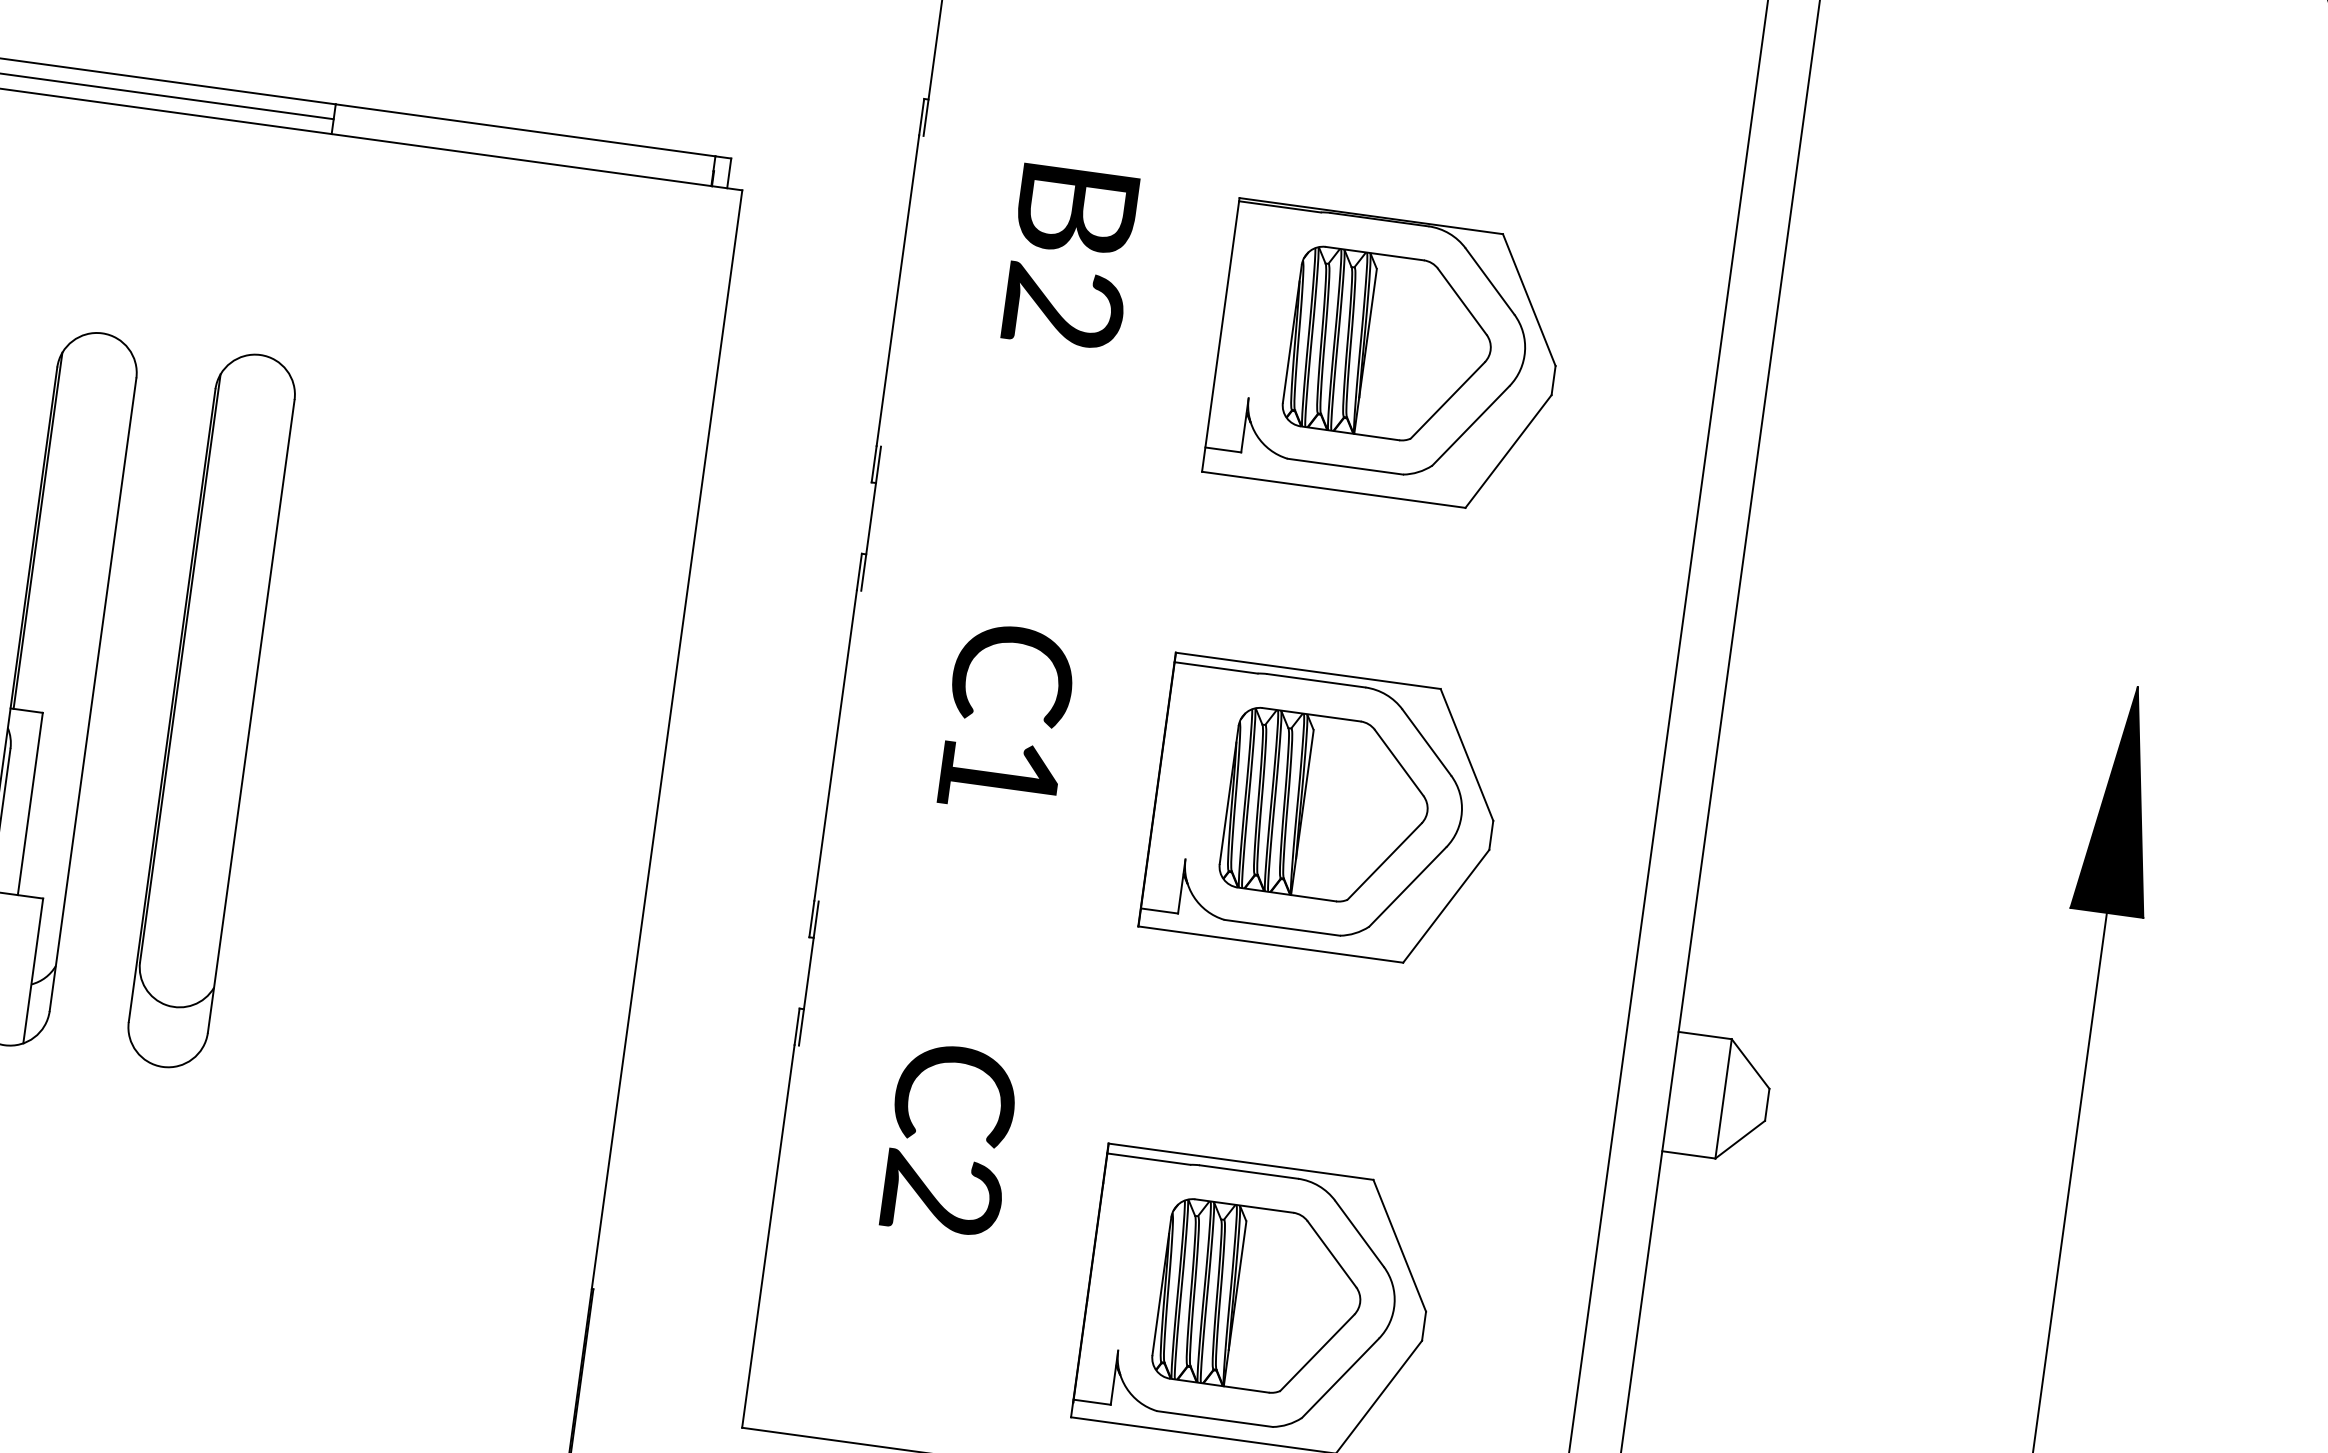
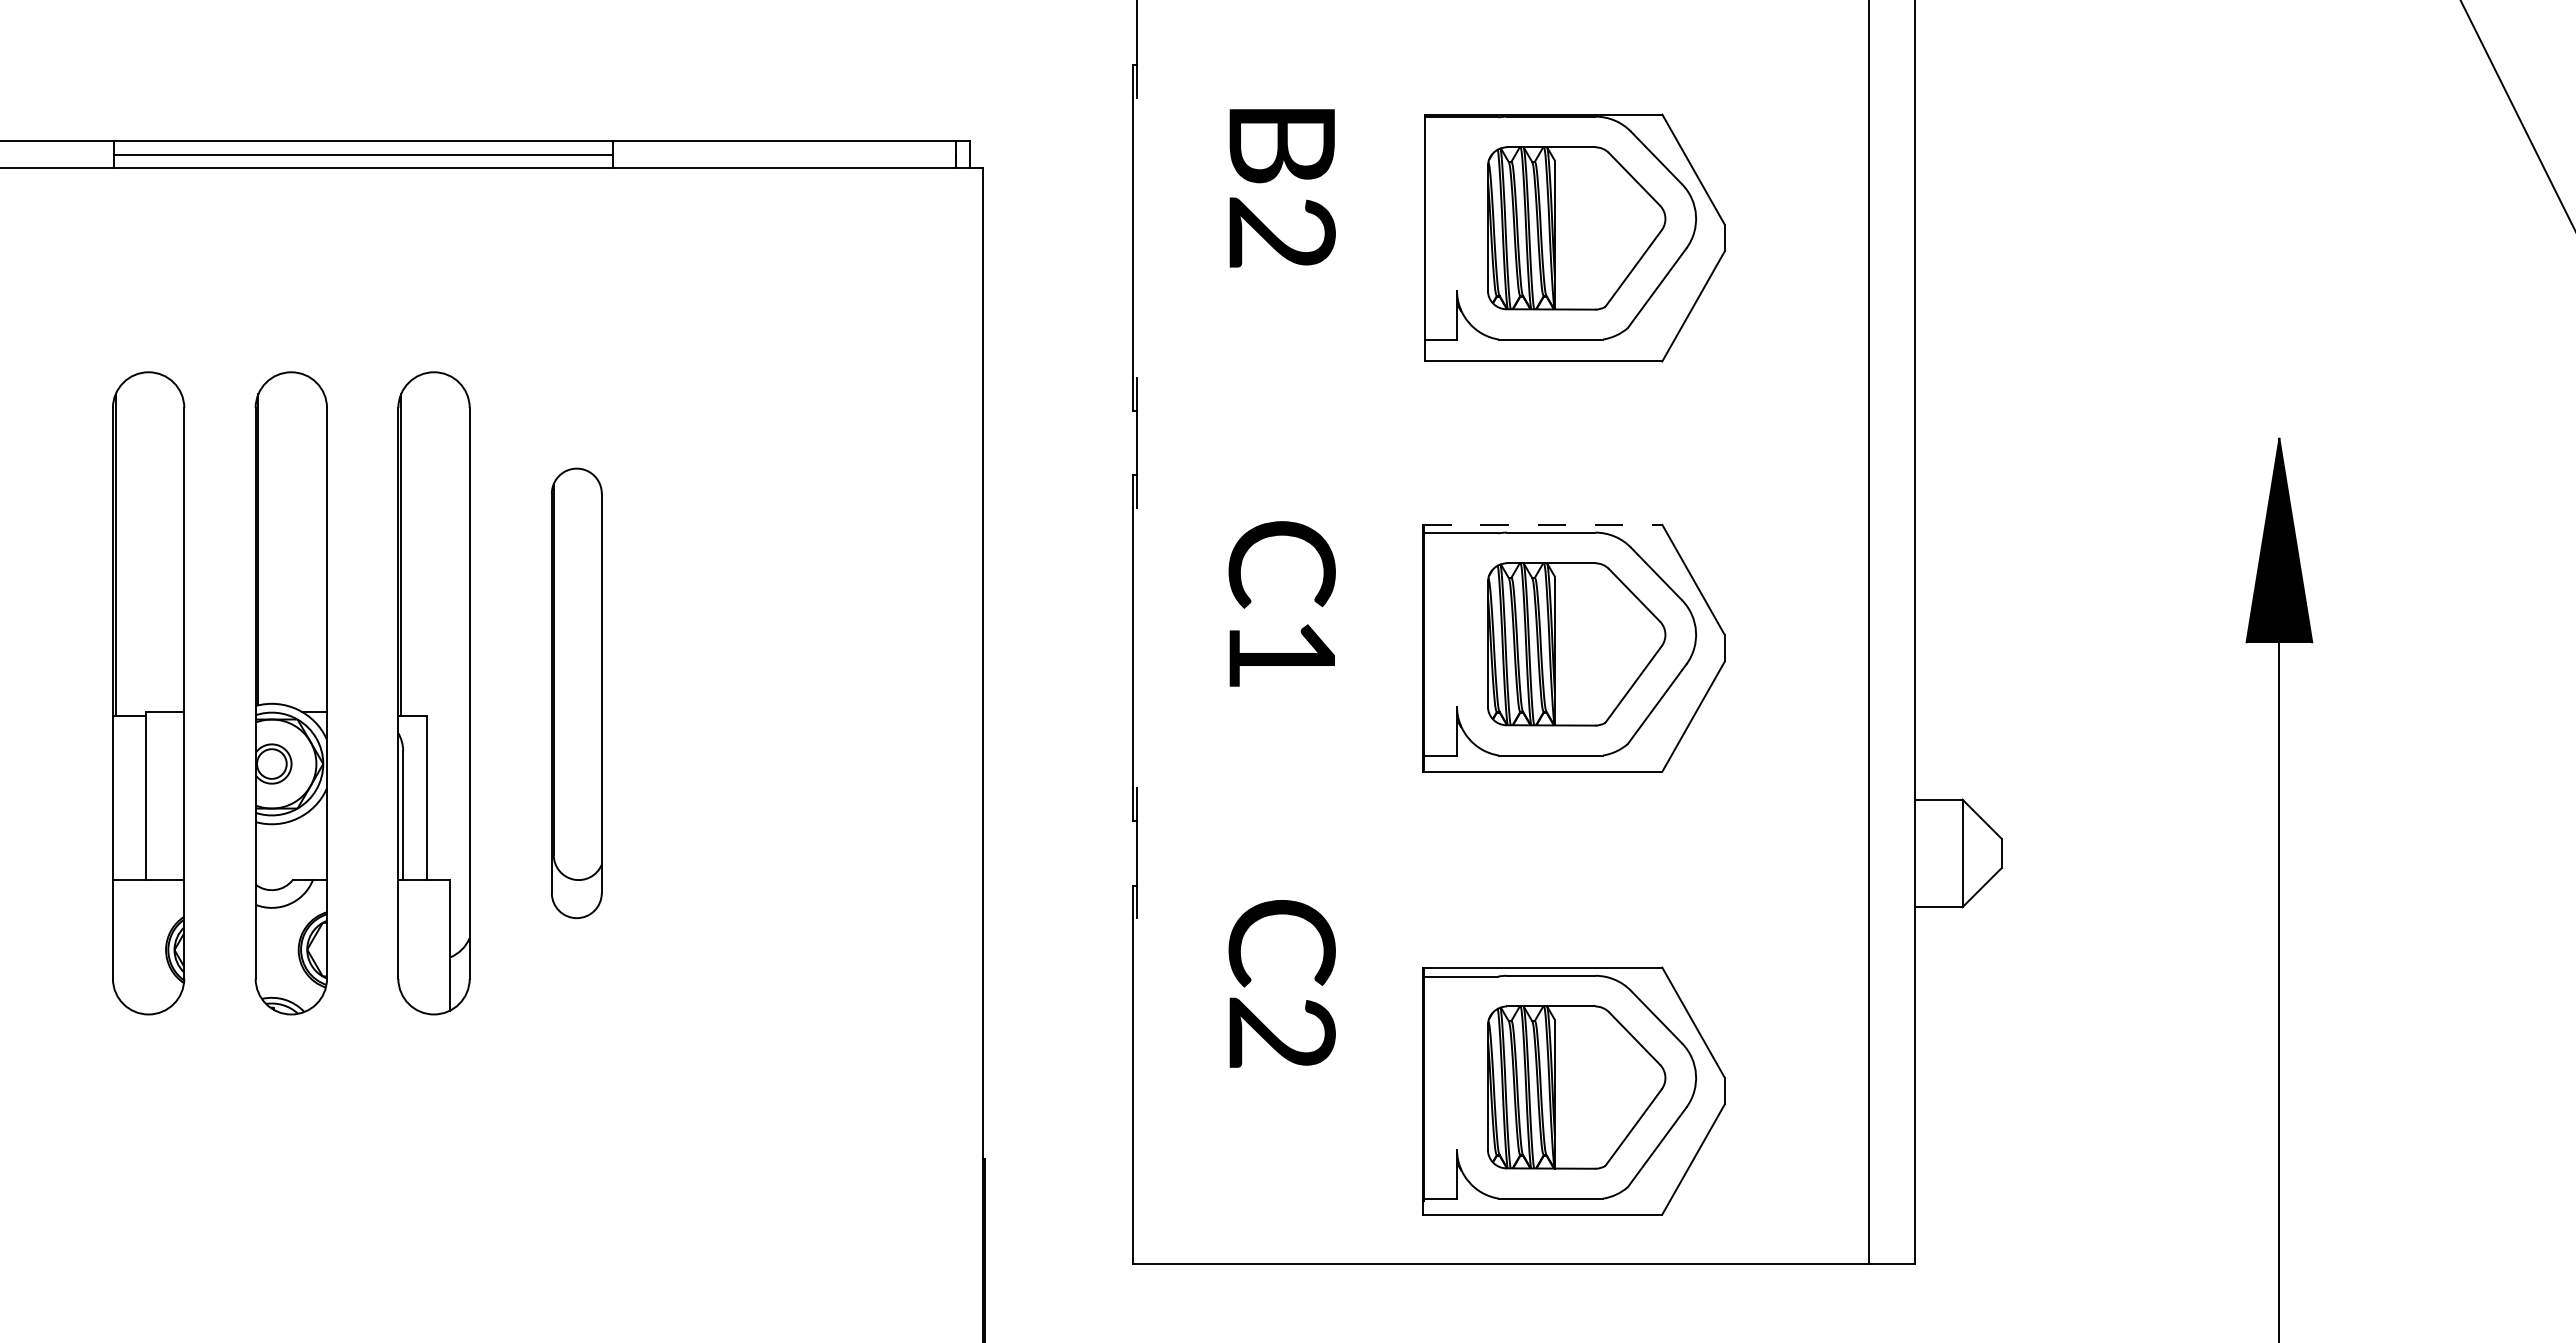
line: (1309, 670) -> (1543, 524), solid -> dashed
part: (211, 711) -> (576, 693), size x0.7

